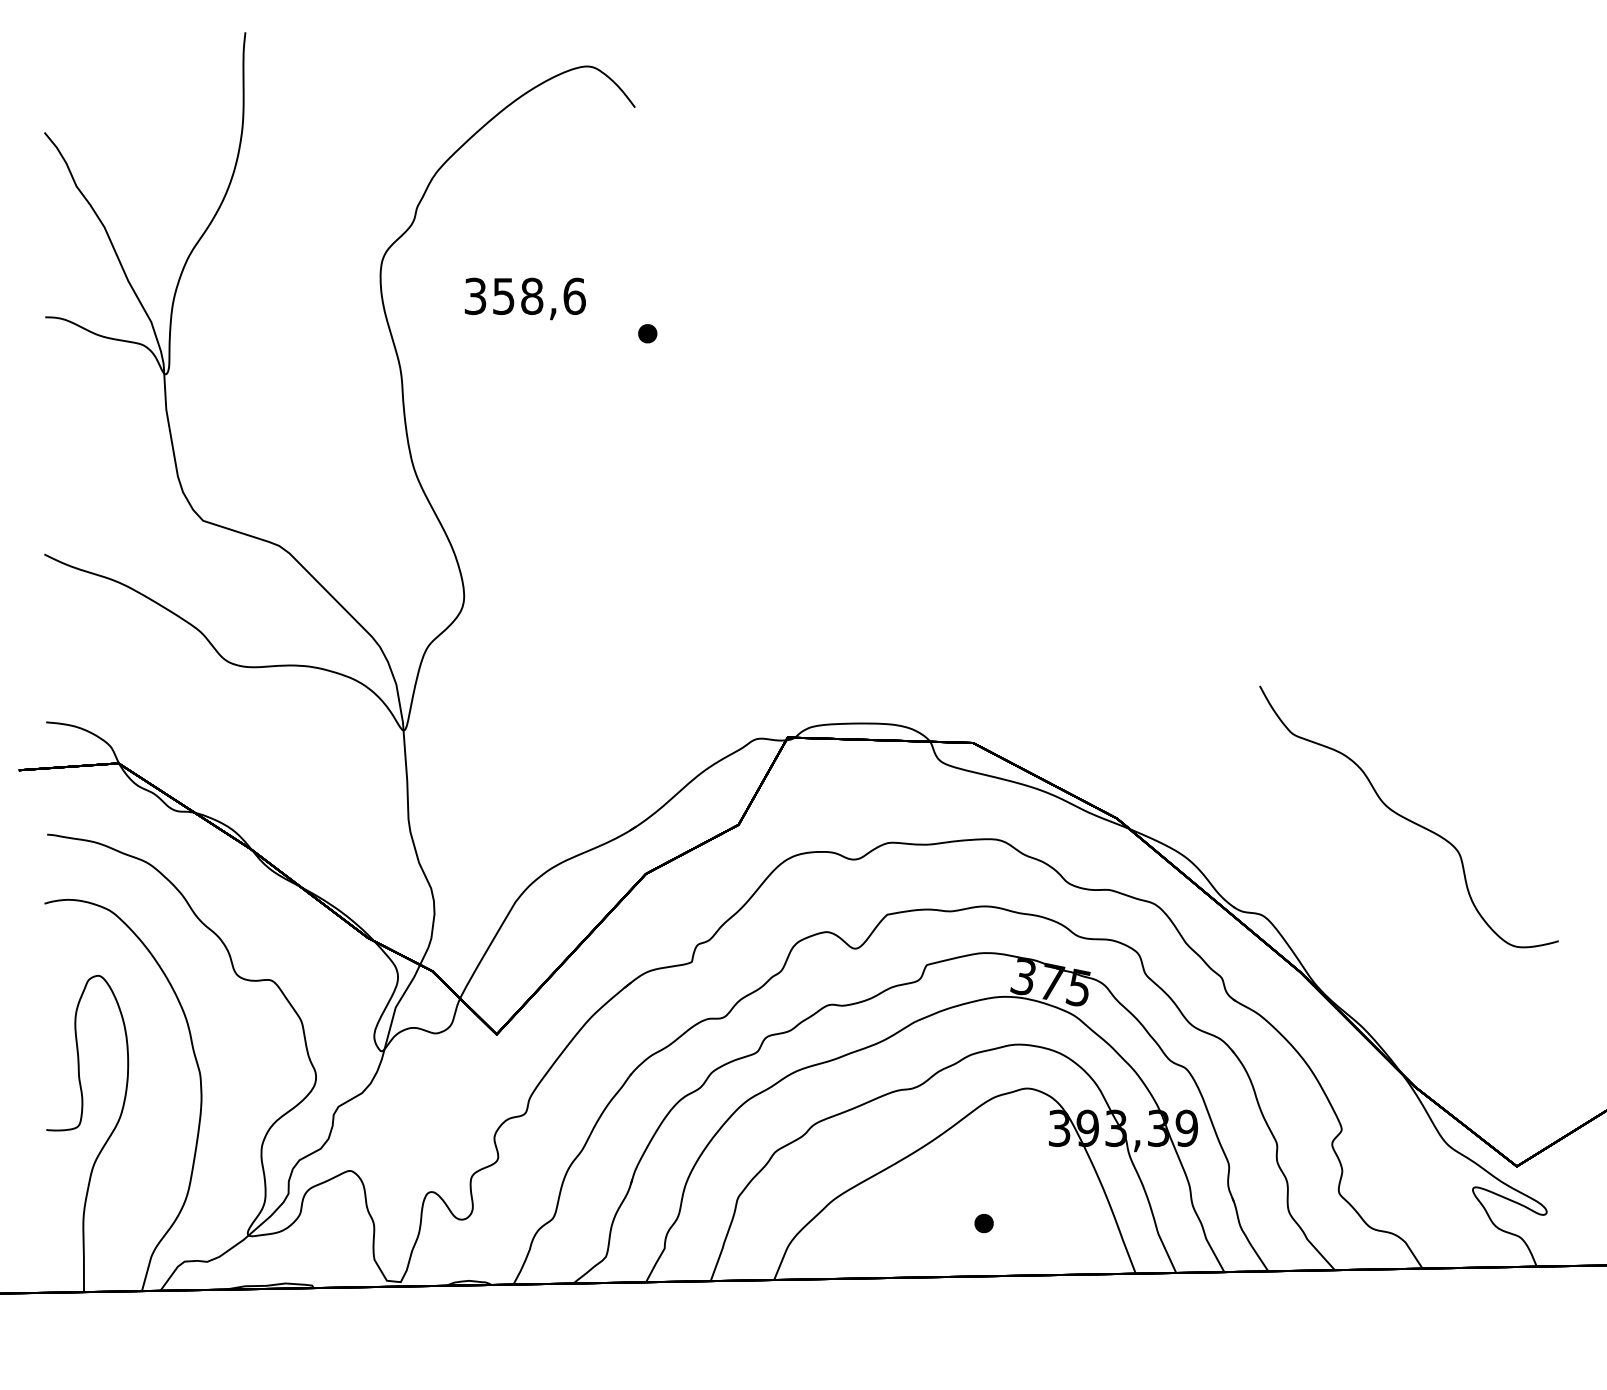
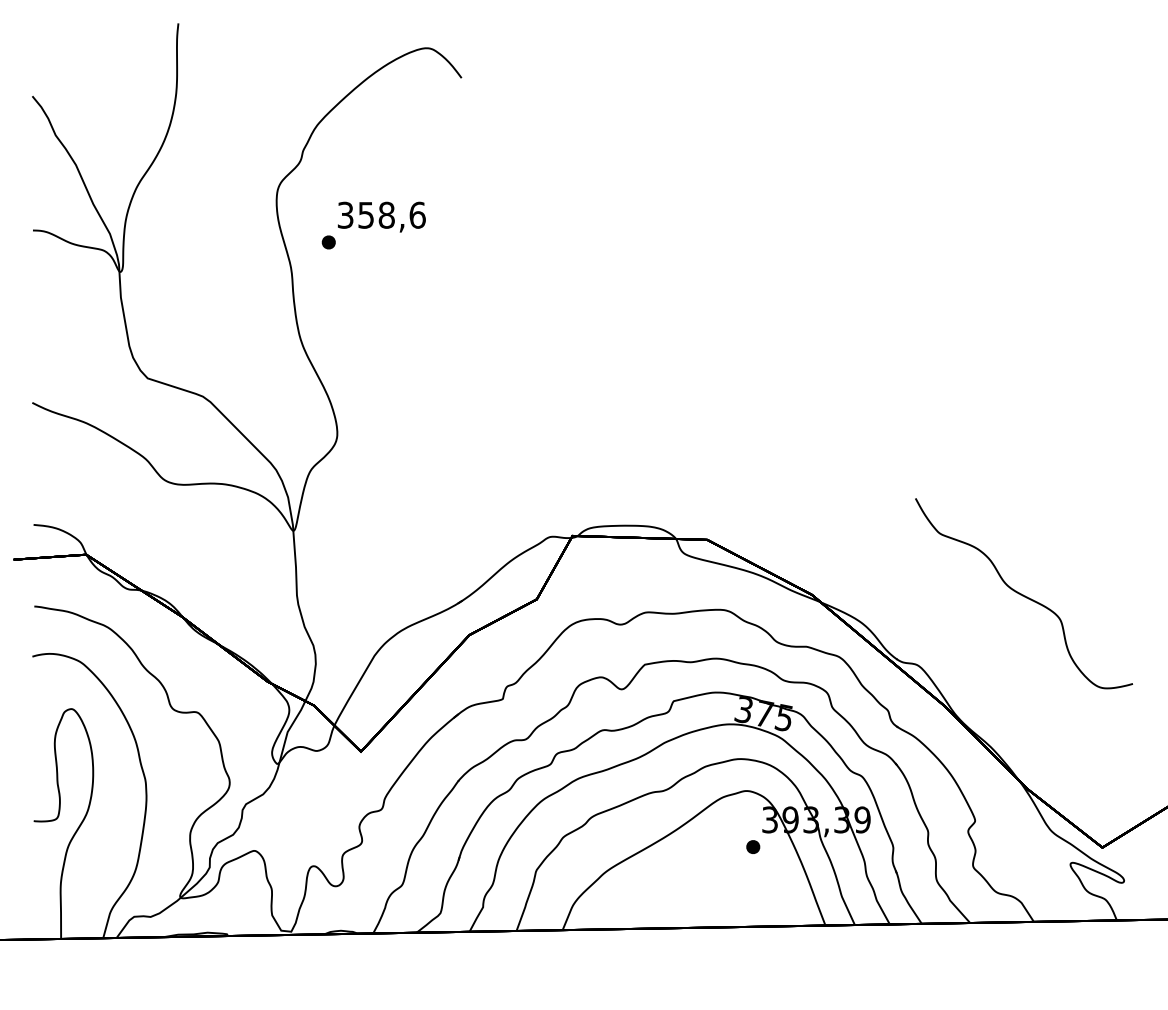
part: (647, 333) -> (328, 242), moved
part: (984, 1222) -> (753, 846), moved

